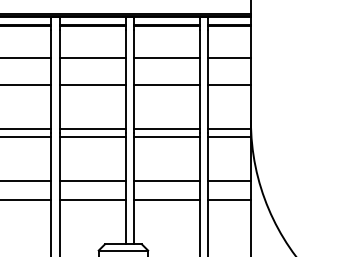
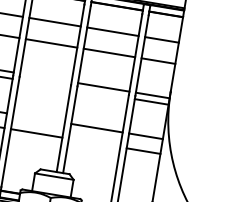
line: (92, 129) -> (45, 78), removed
line: (92, 137) -> (44, 84), removed
line: (166, 137) -> (102, 93), removed
line: (92, 181) -> (39, 118), removed
line: (166, 200) -> (94, 143), removed

